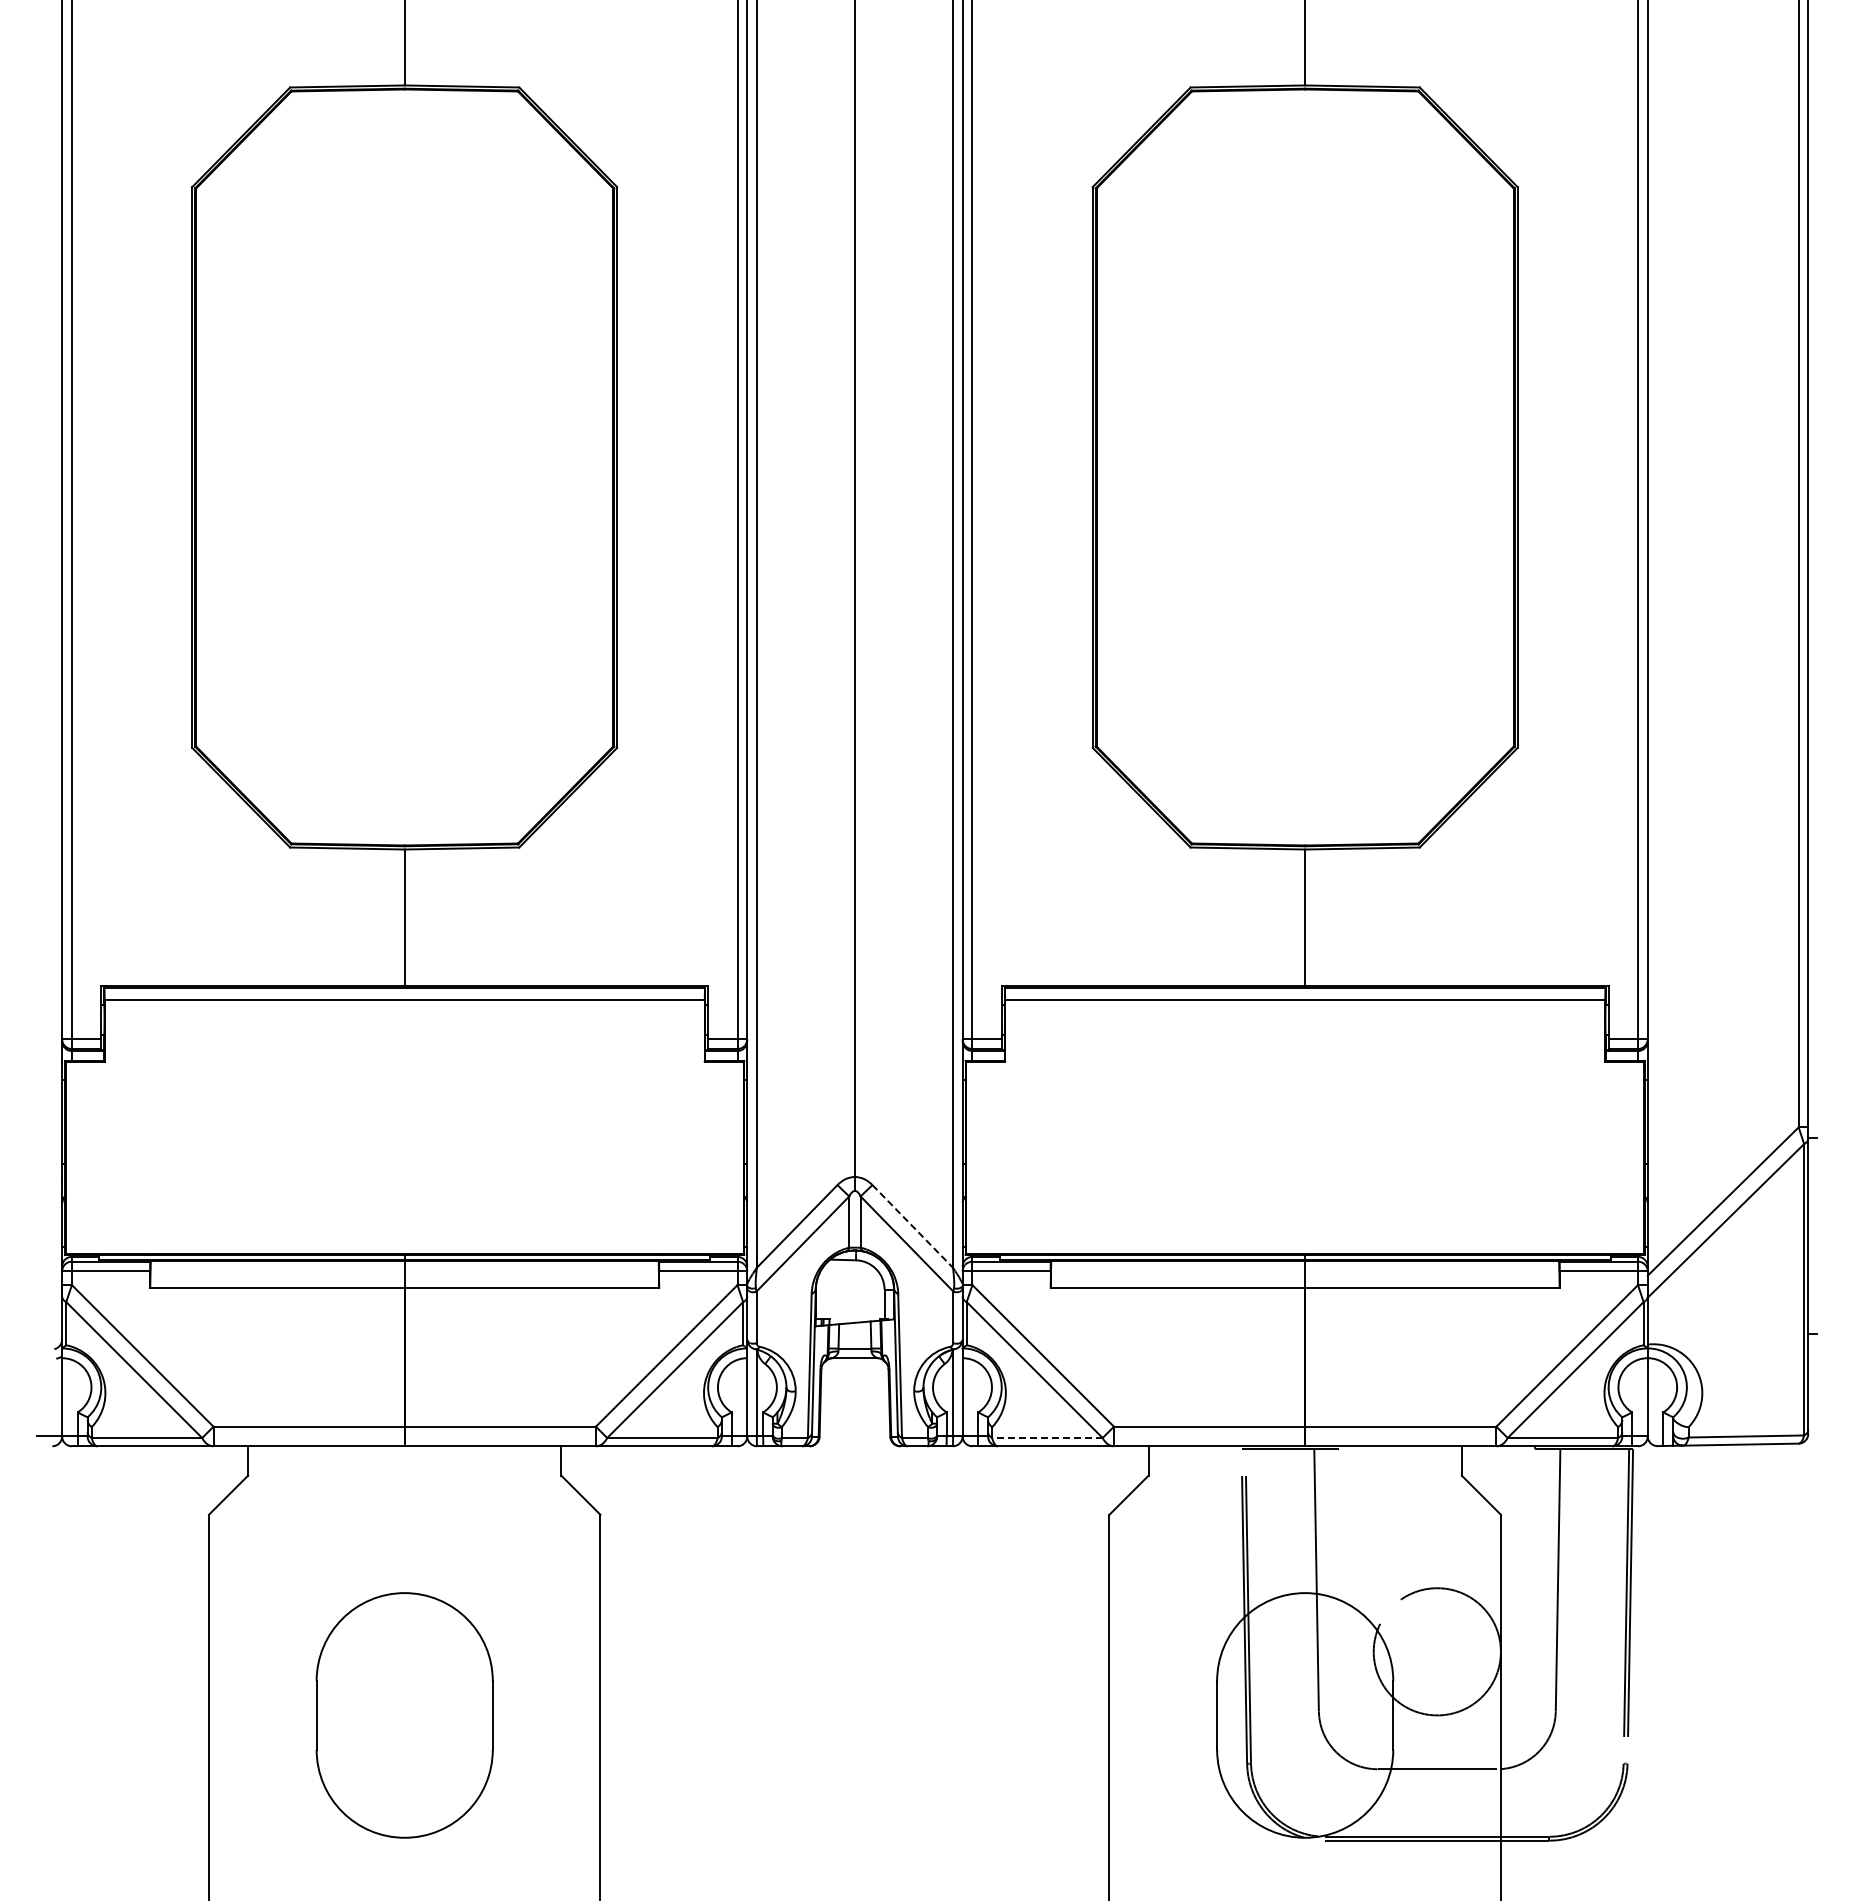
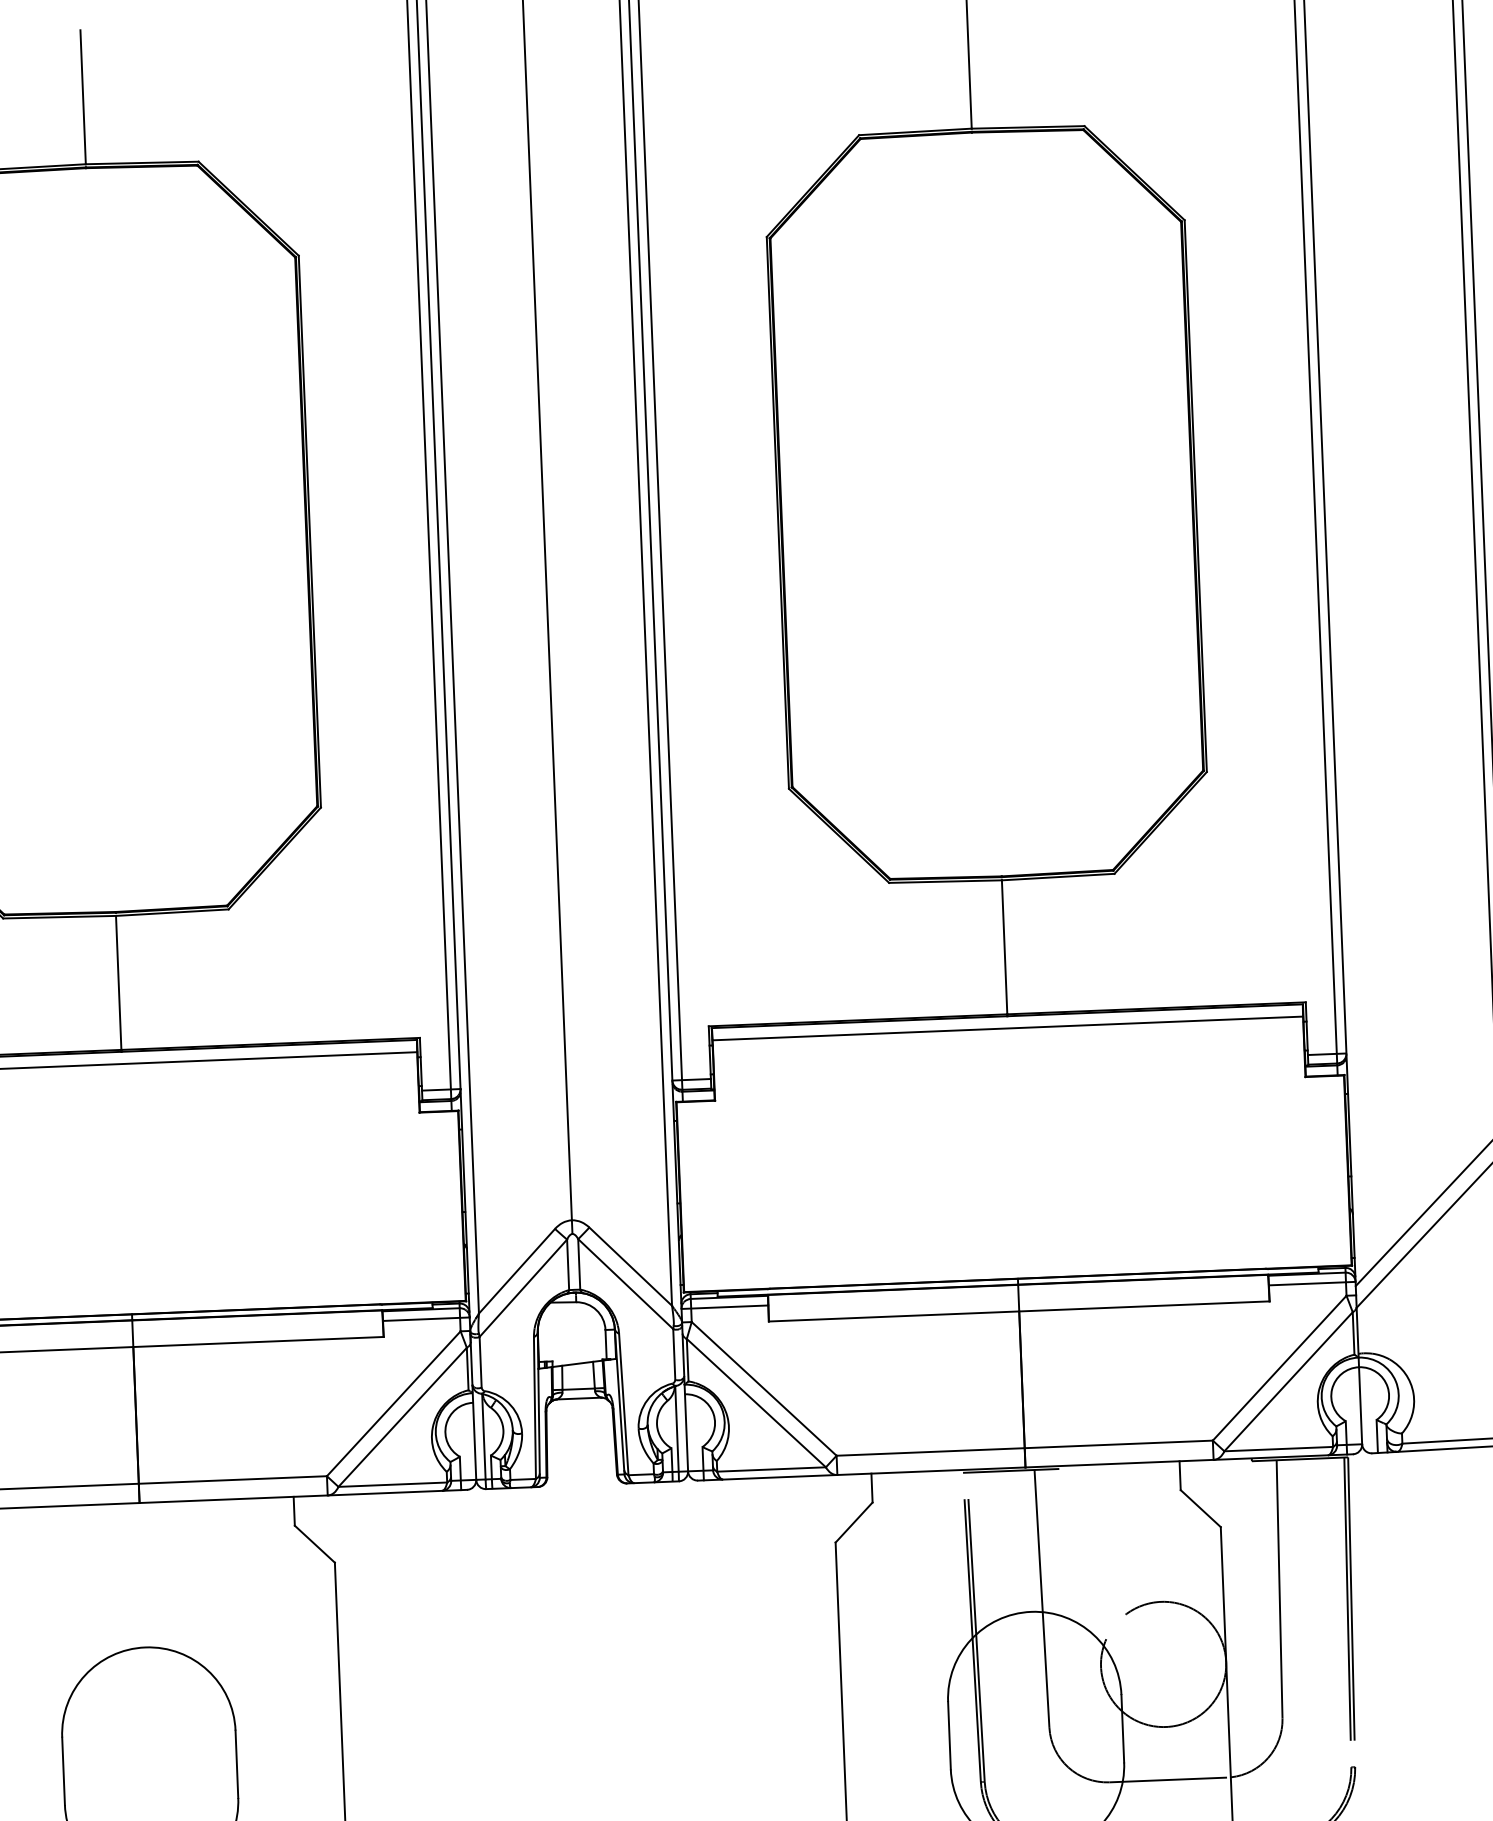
line: (912, 1226) -> (630, 1266), dashed -> solid
line: (1046, 1438) -> (770, 1470), dashed -> solid

